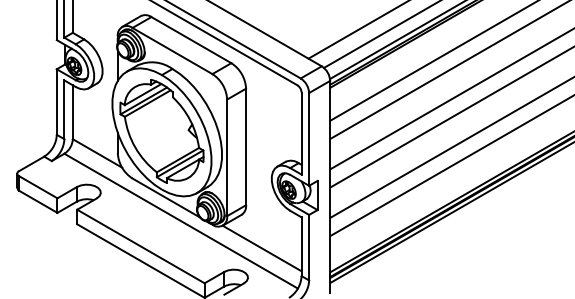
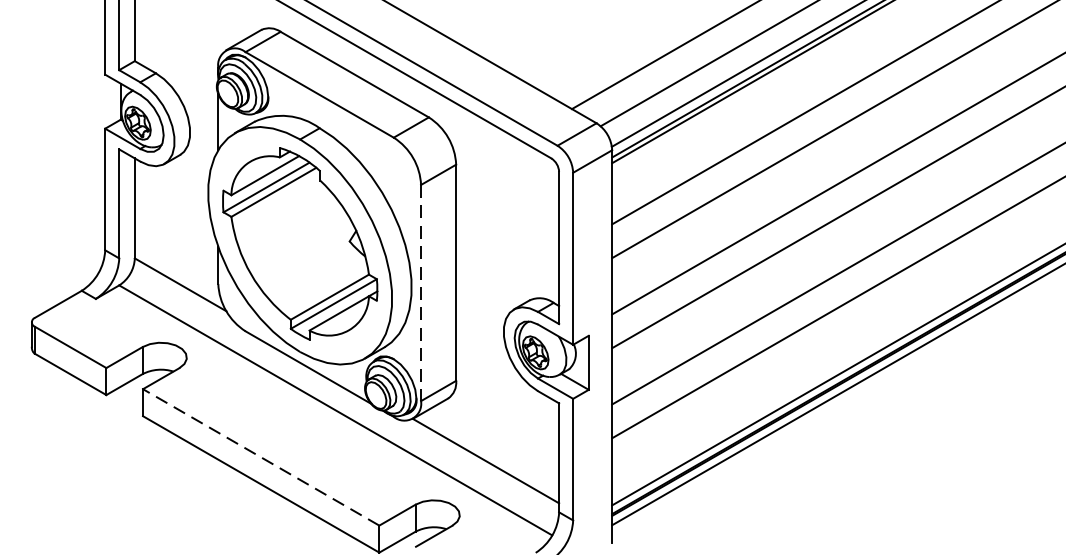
line: (227, 158) -> (421, 294), solid -> dashed
line: (140, 246) -> (260, 457), solid -> dashed

